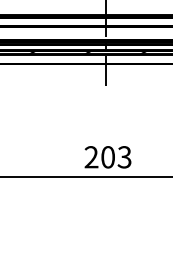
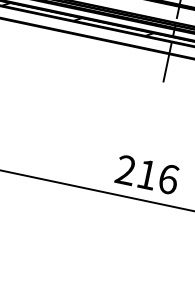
text: (116, 157) -> (158, 177), 203 -> 216

